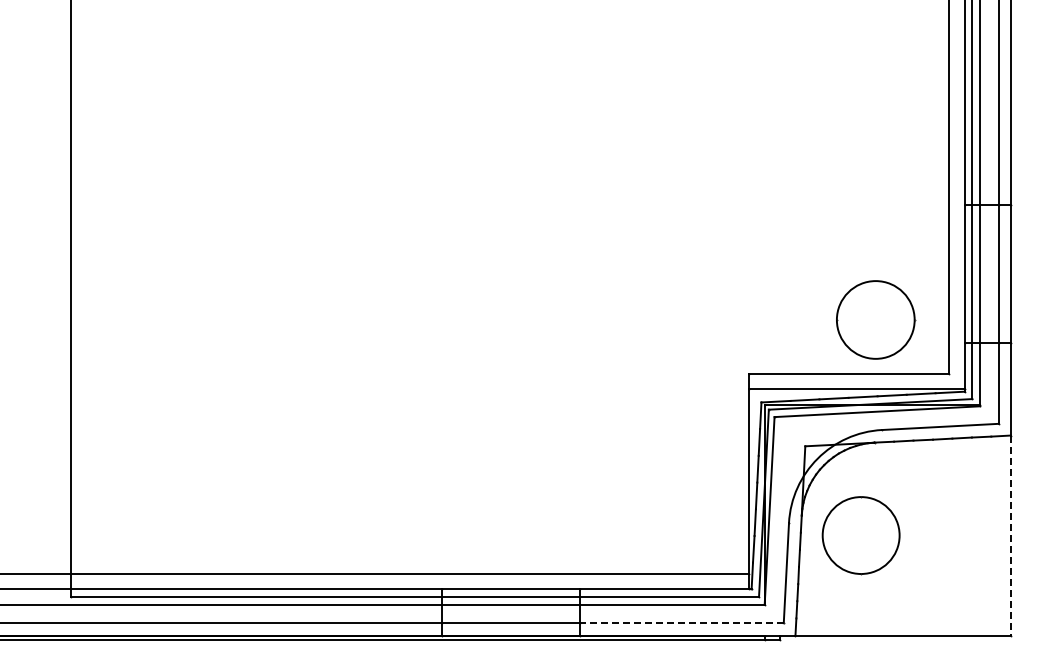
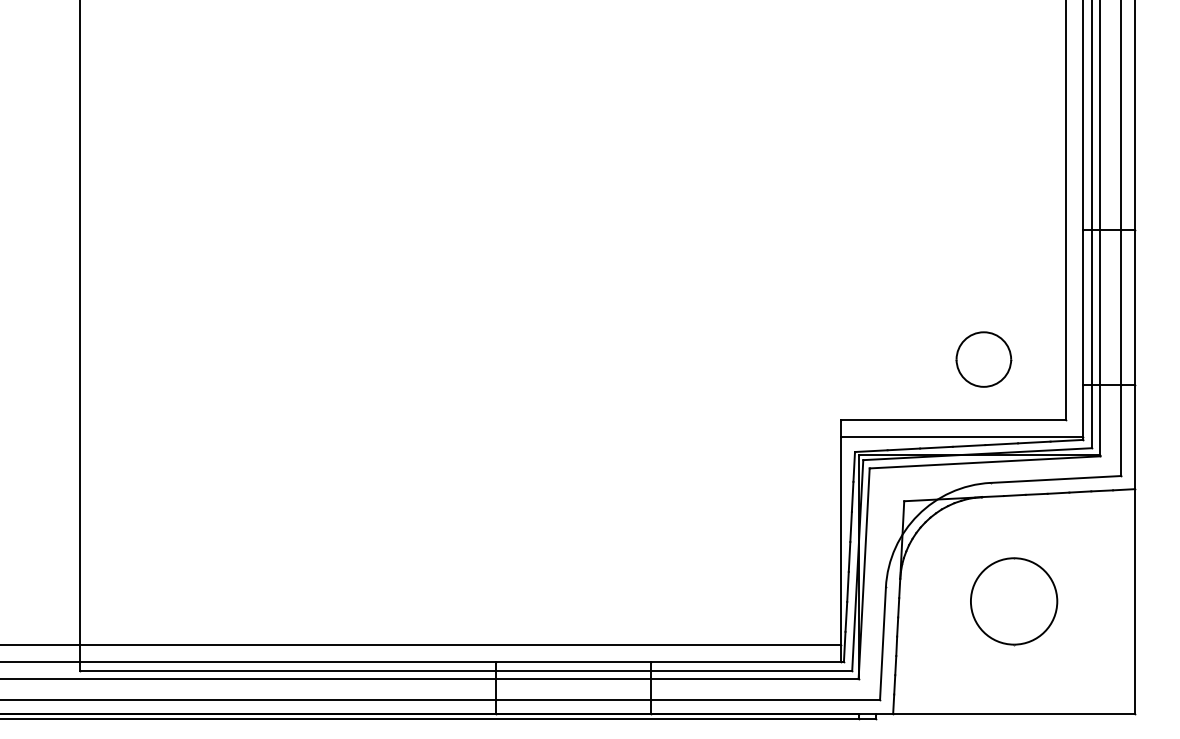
part: (876, 320) -> (984, 359), size x0.62
part: (860, 535) -> (1013, 601), moved
line: (1010, 535) -> (1134, 601), dashed -> solid
line: (681, 623) -> (765, 700), dashed -> solid

